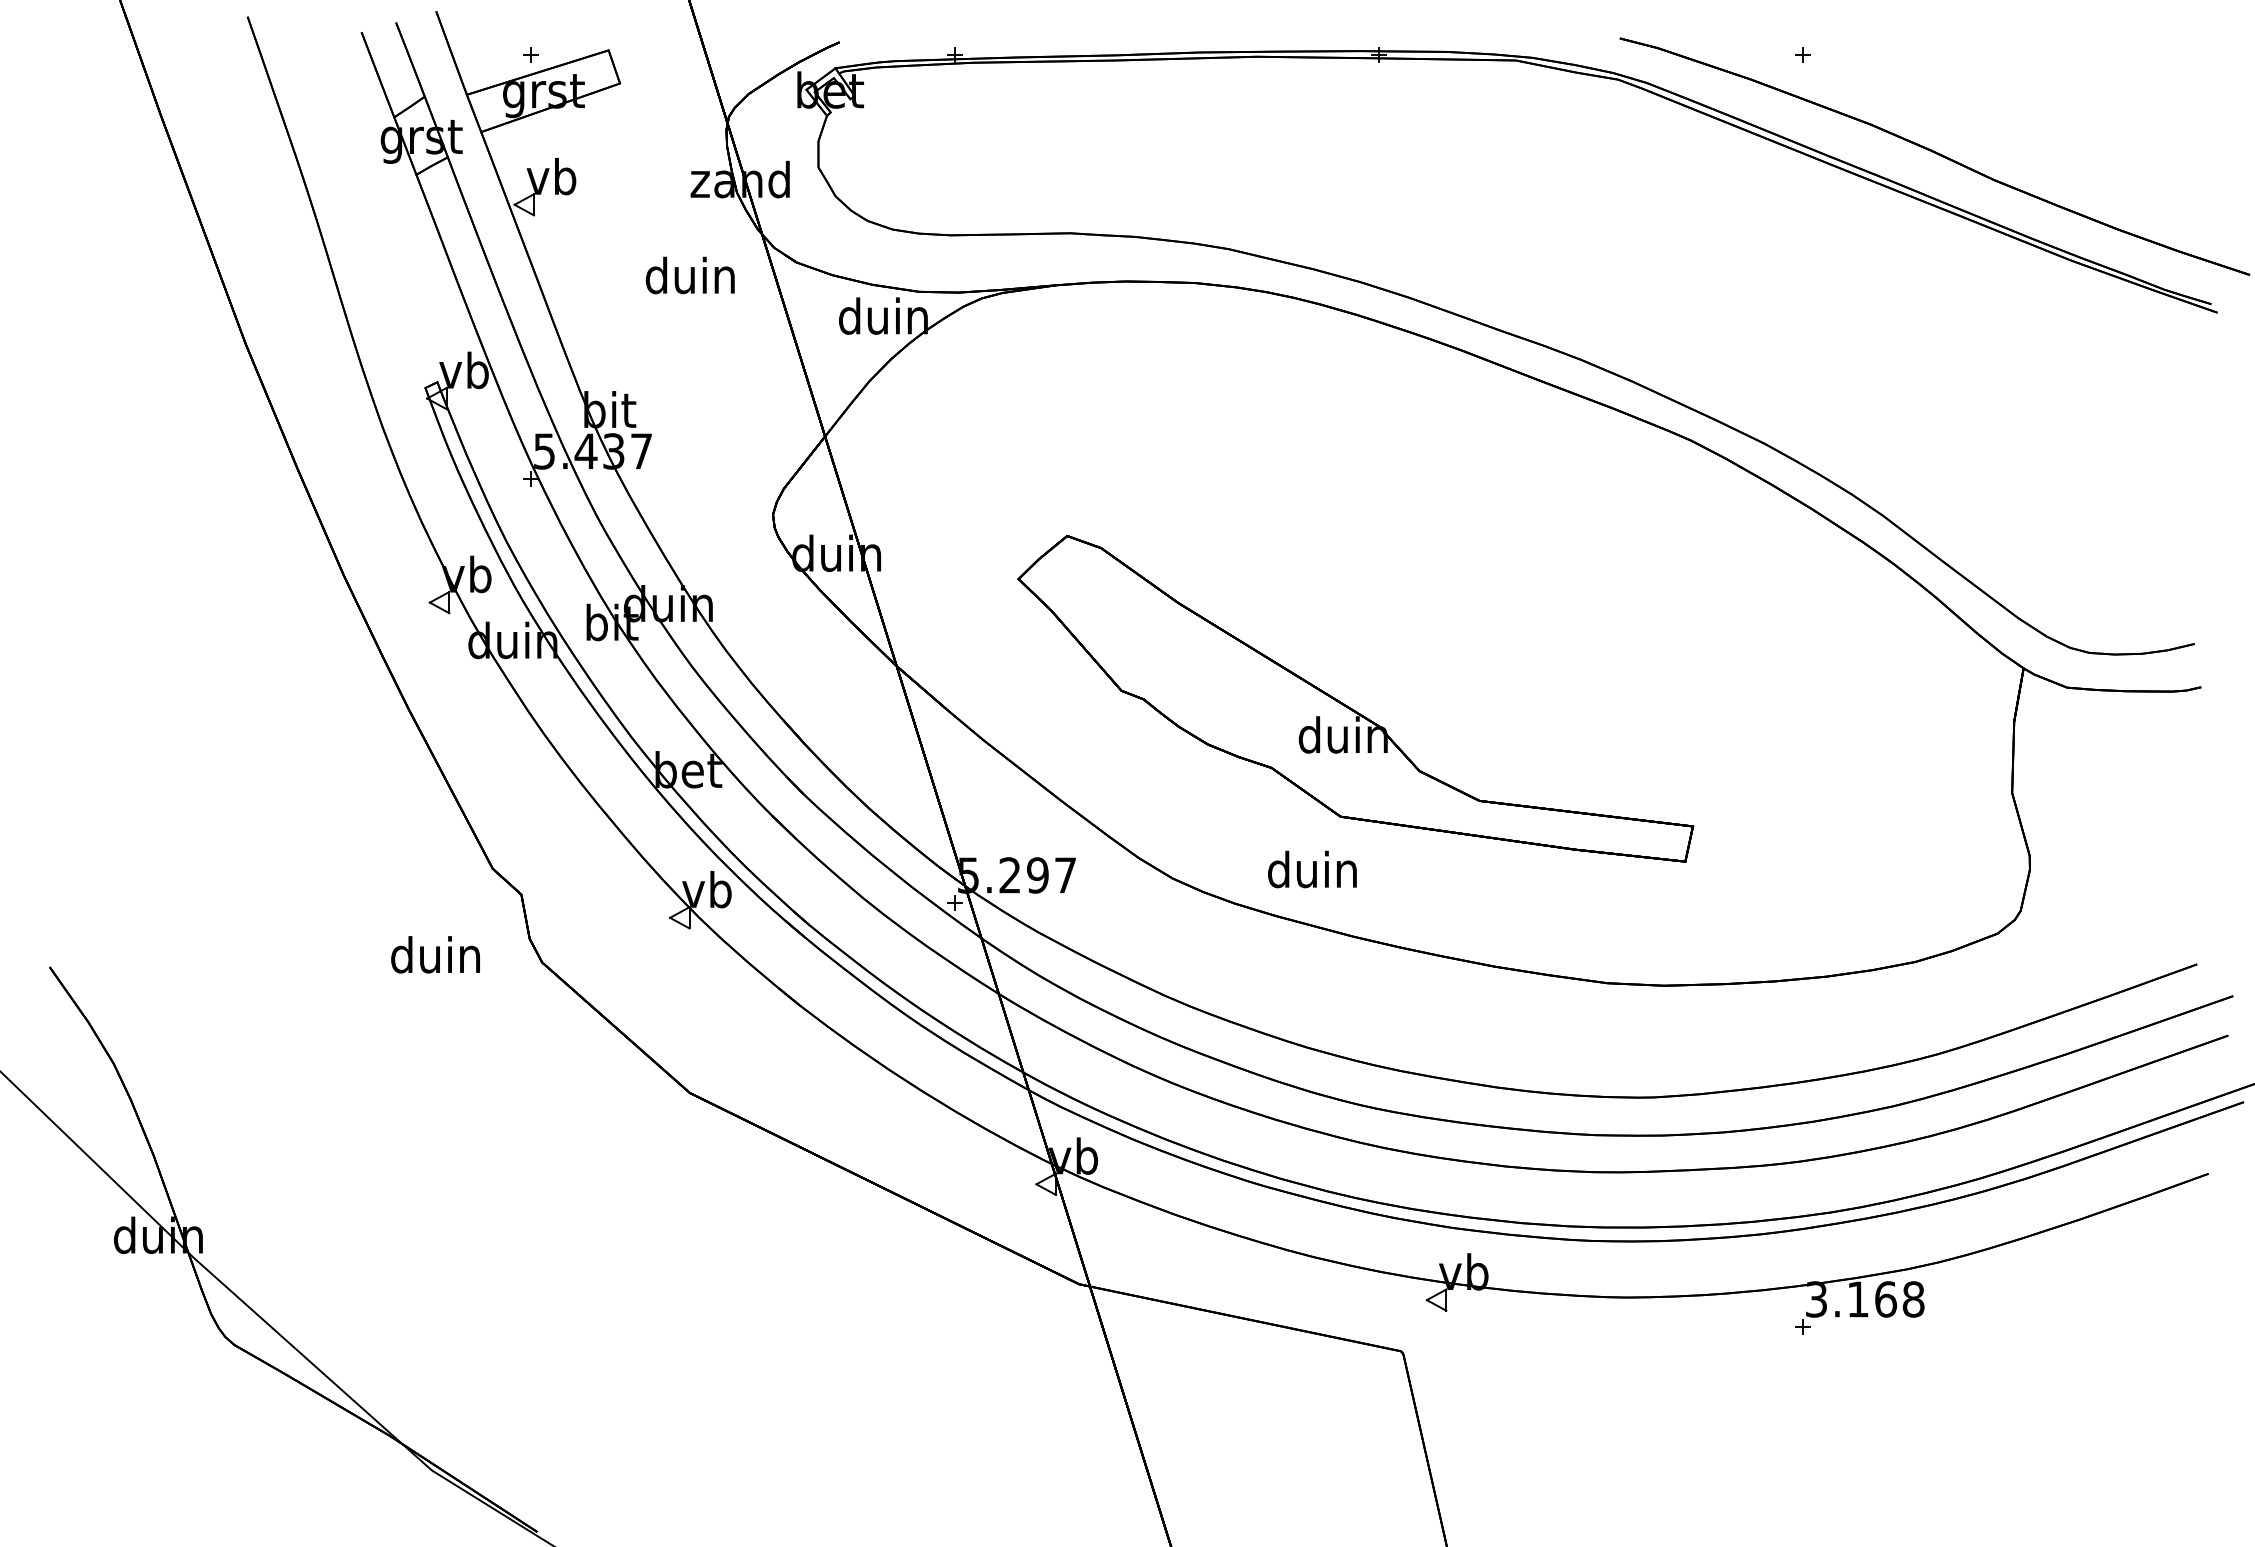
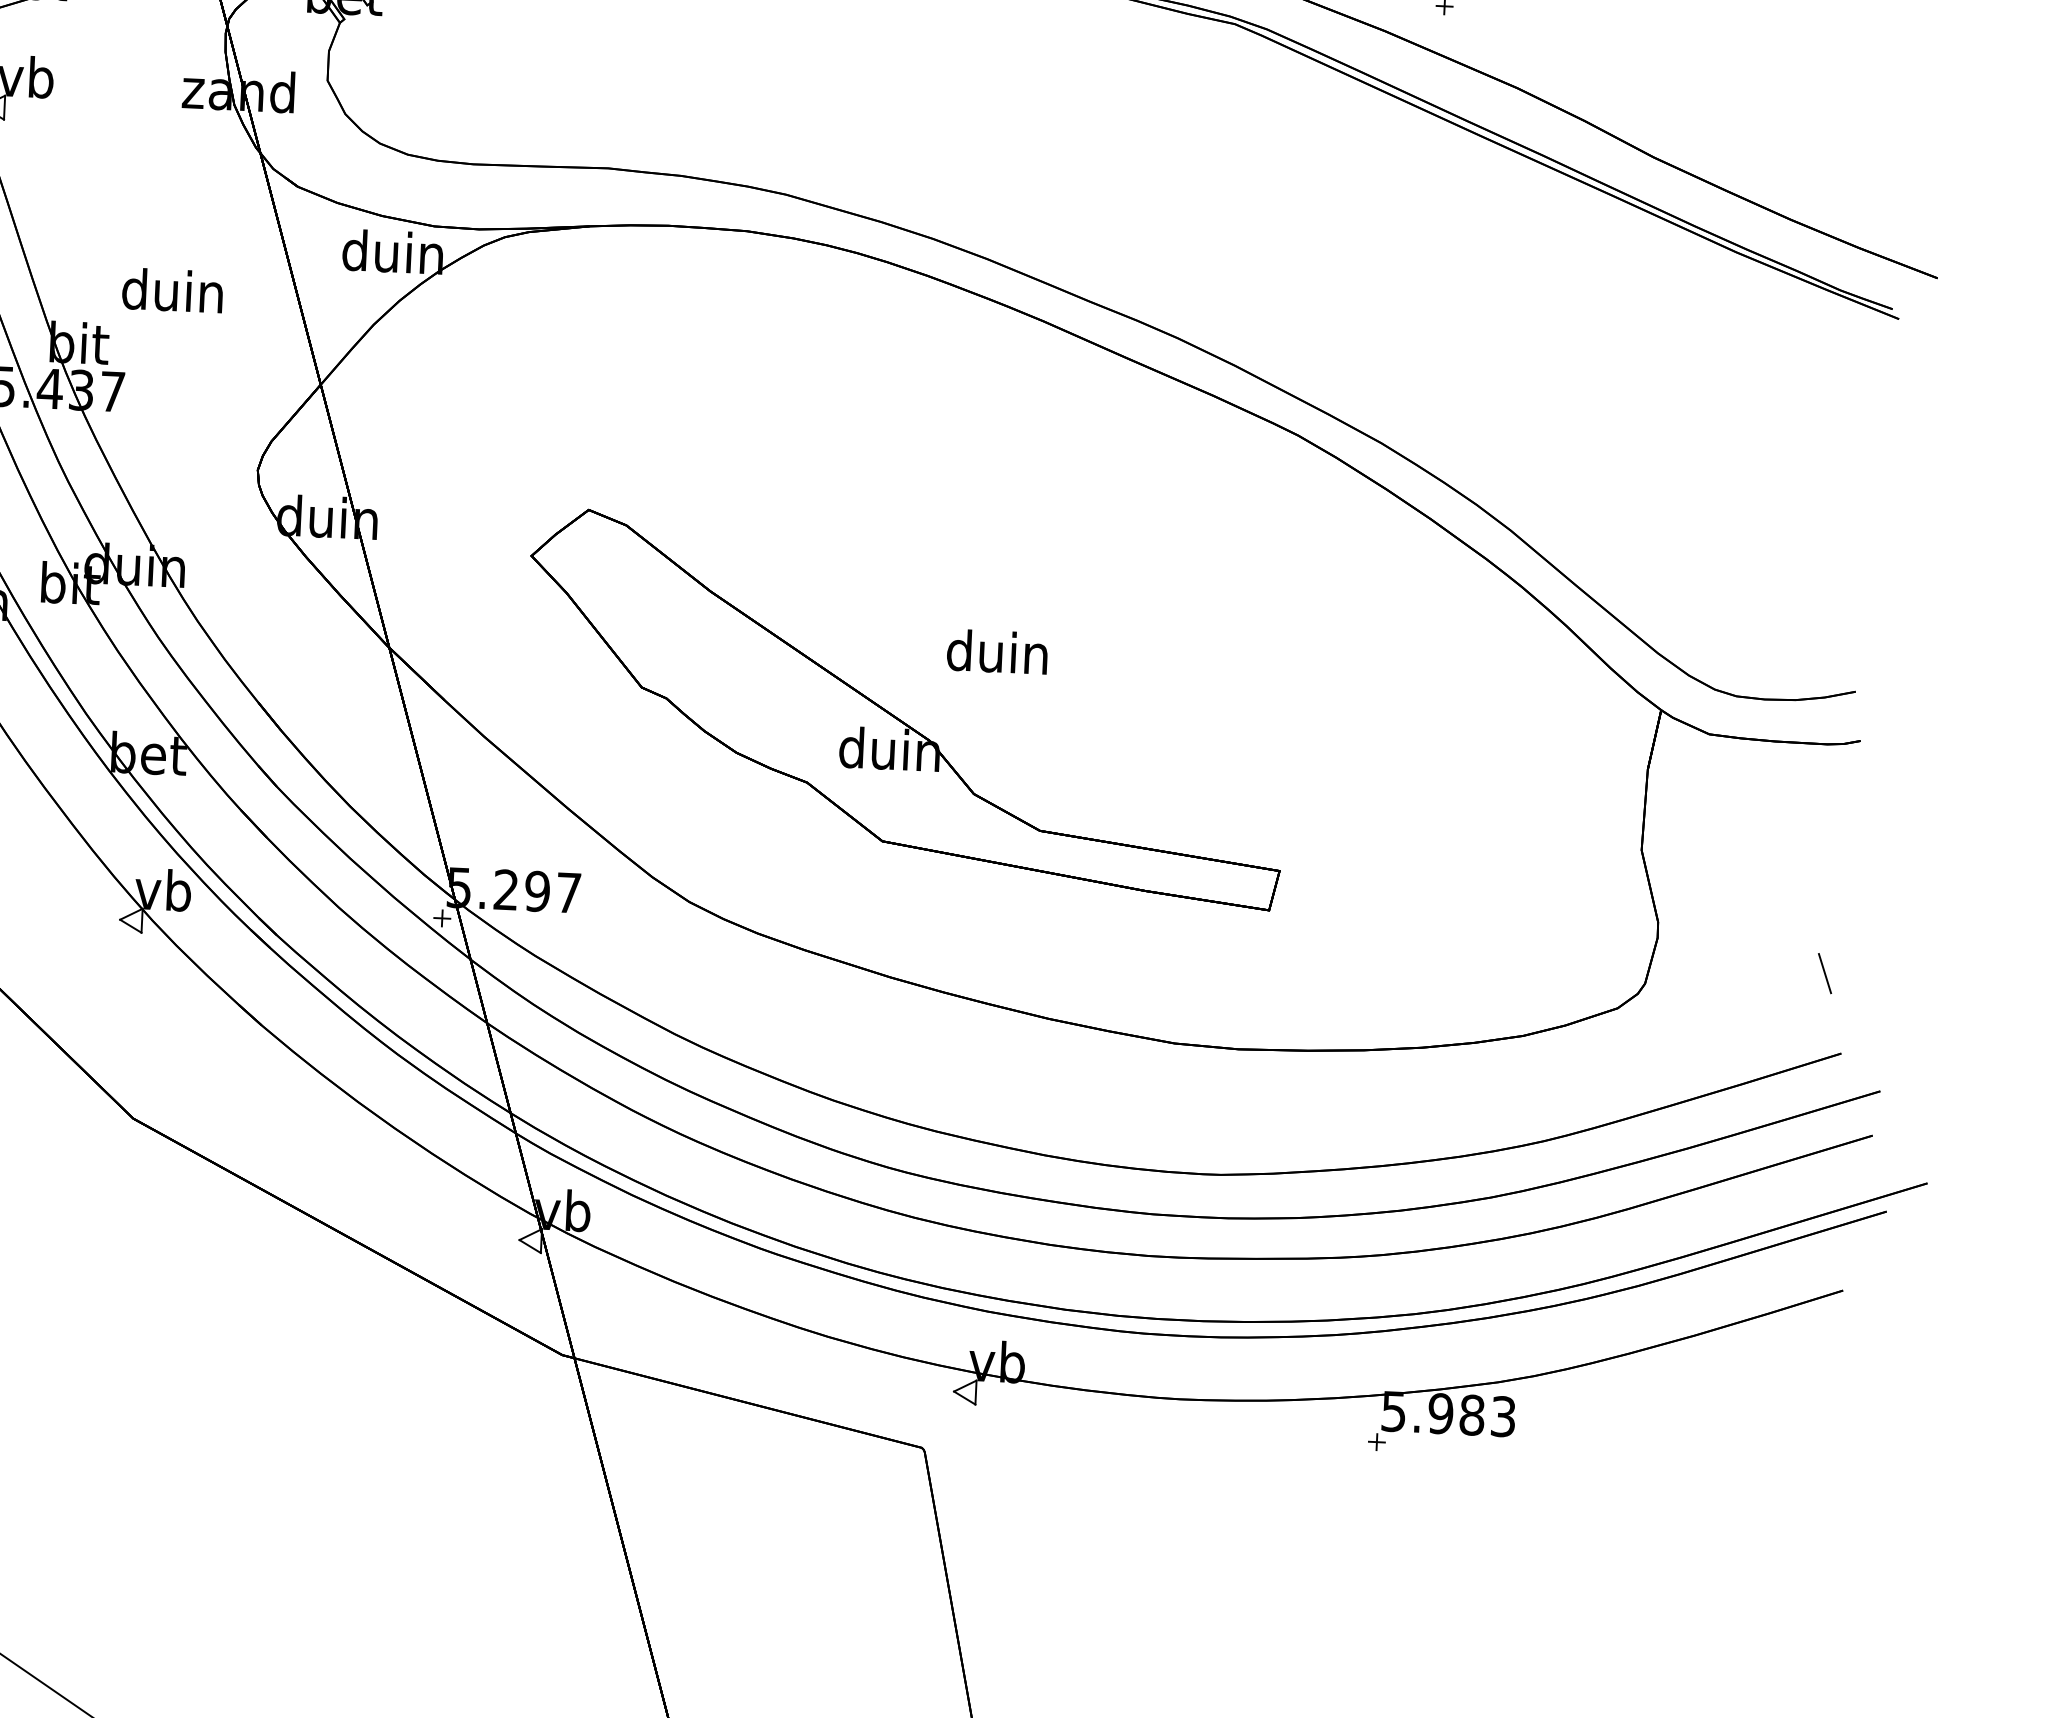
text: (689, 275) -> (171, 290), moved
text: (1312, 869) -> (997, 651), moved
line: (2179, 894) -> (1825, 973), added
text: (1865, 1299) -> (1449, 1414), 3.168 -> 5.983

